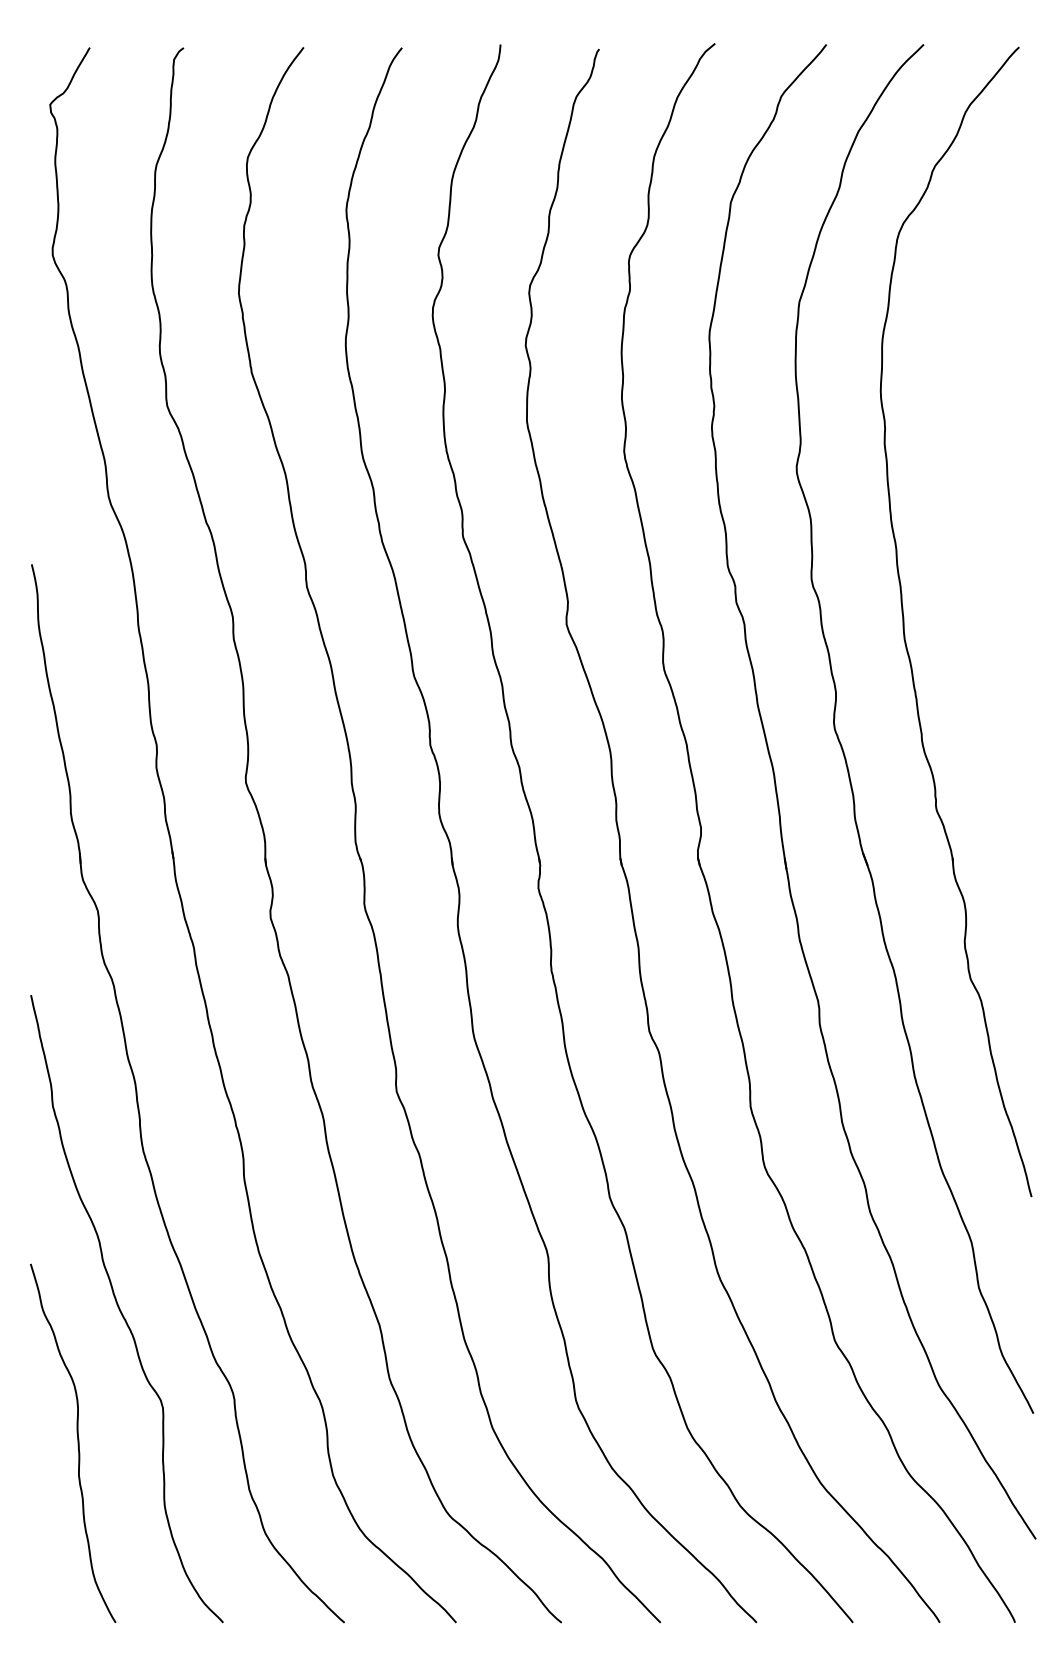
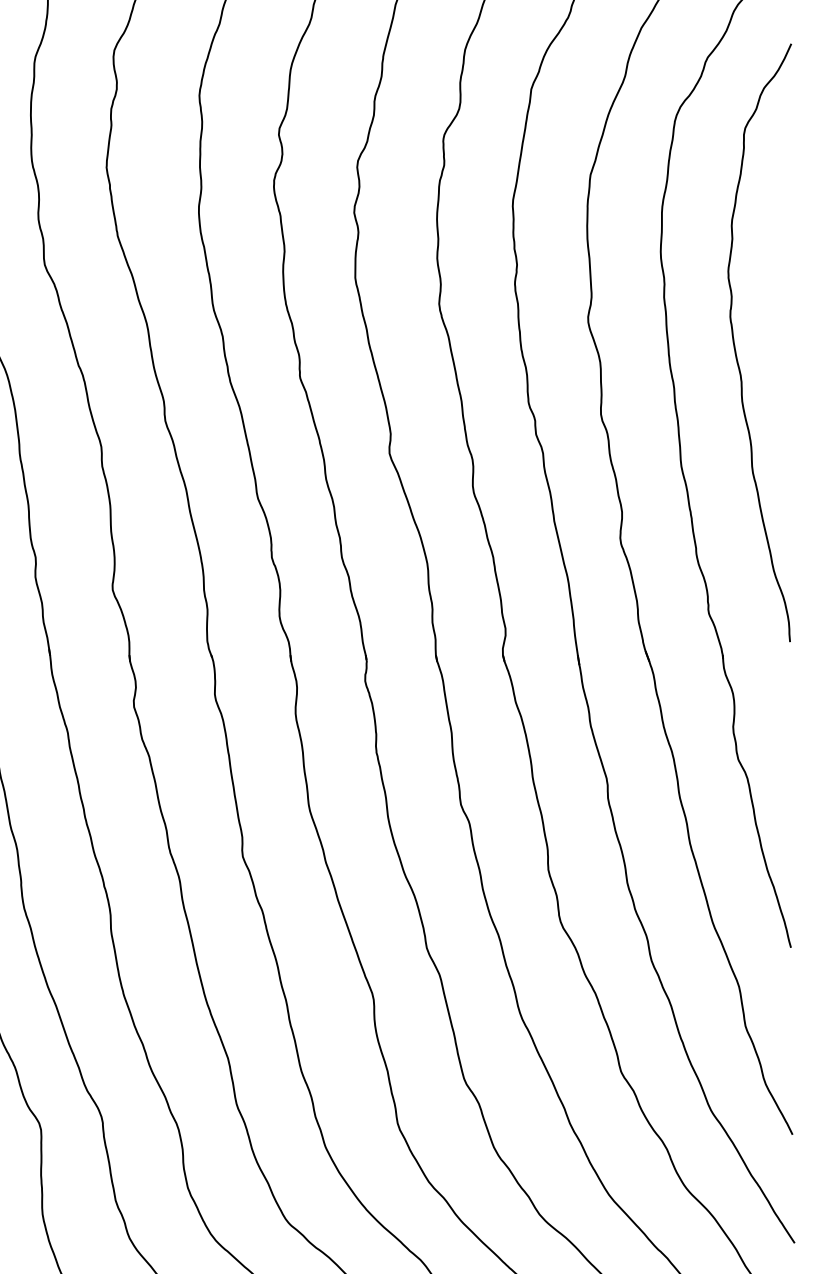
curve: (967, 501) -> (735, 347), added

